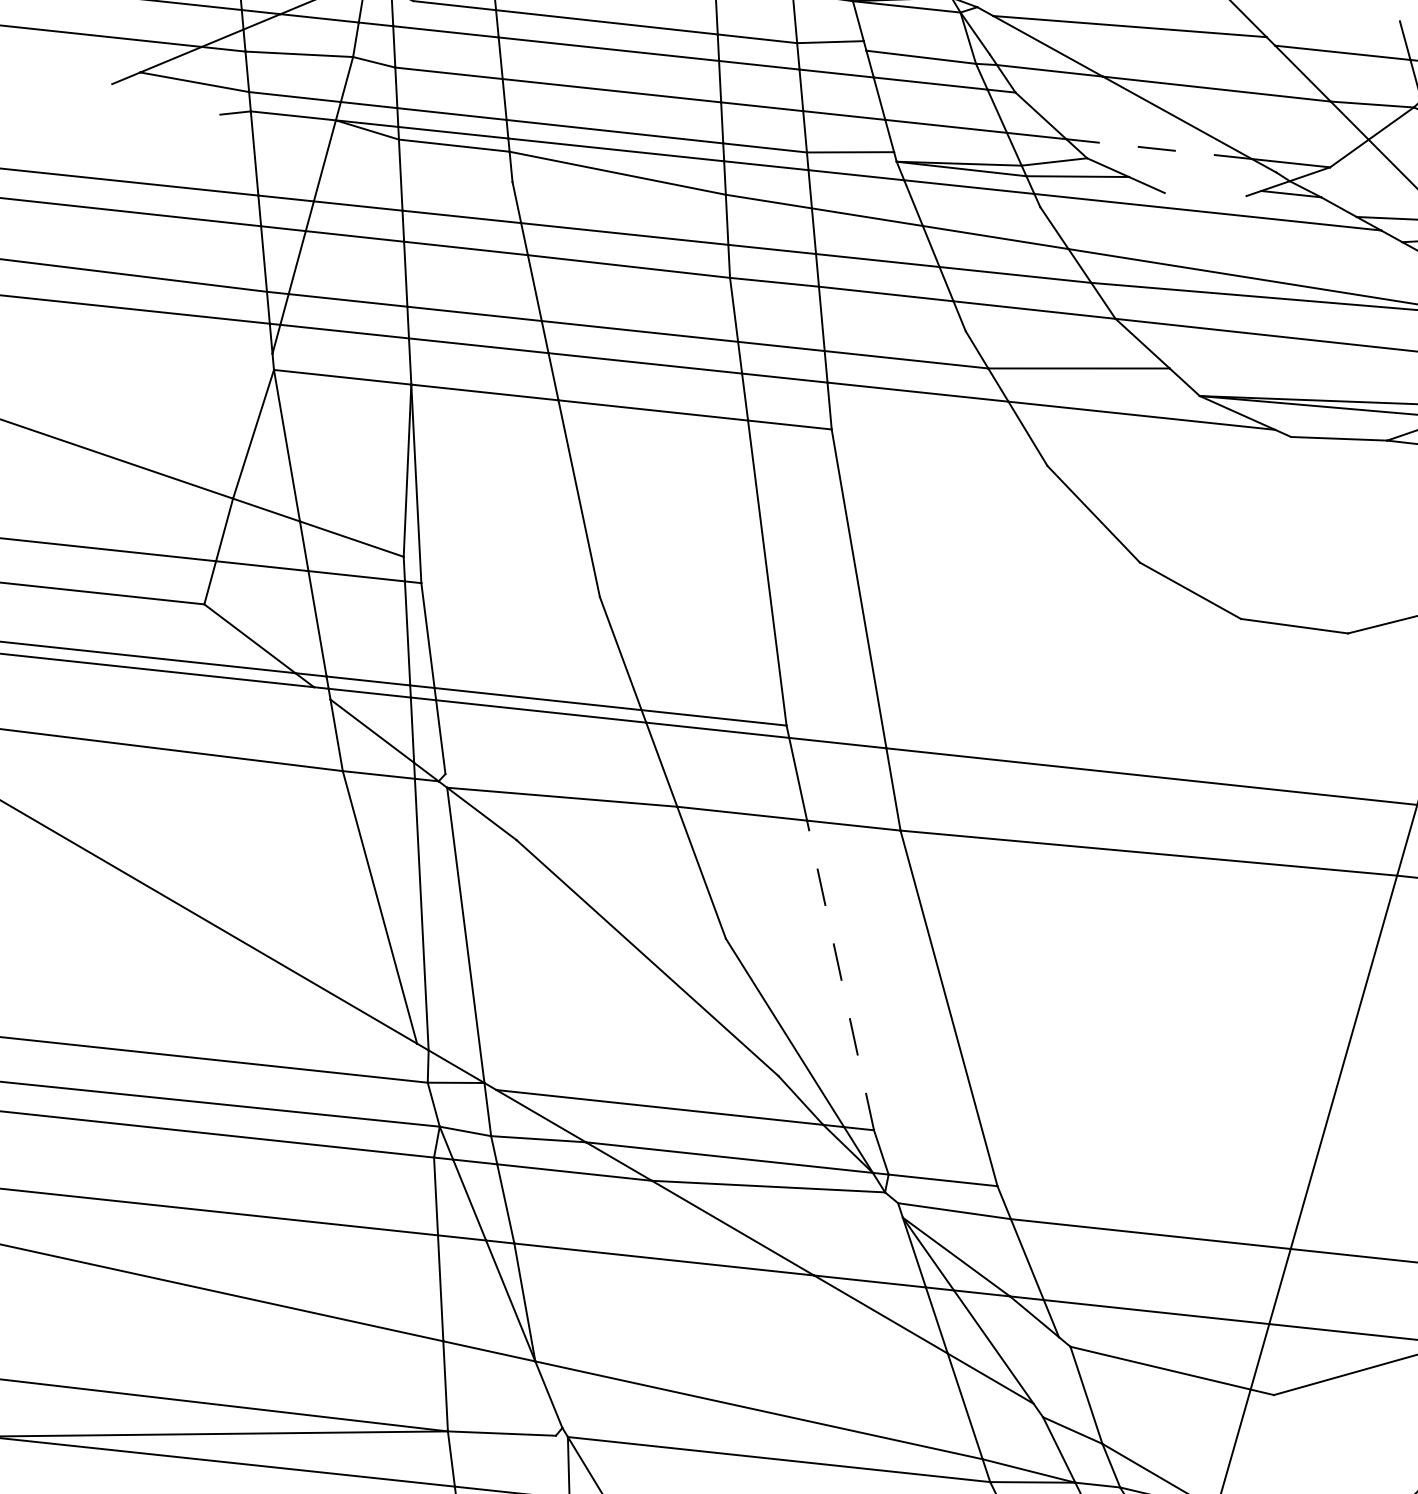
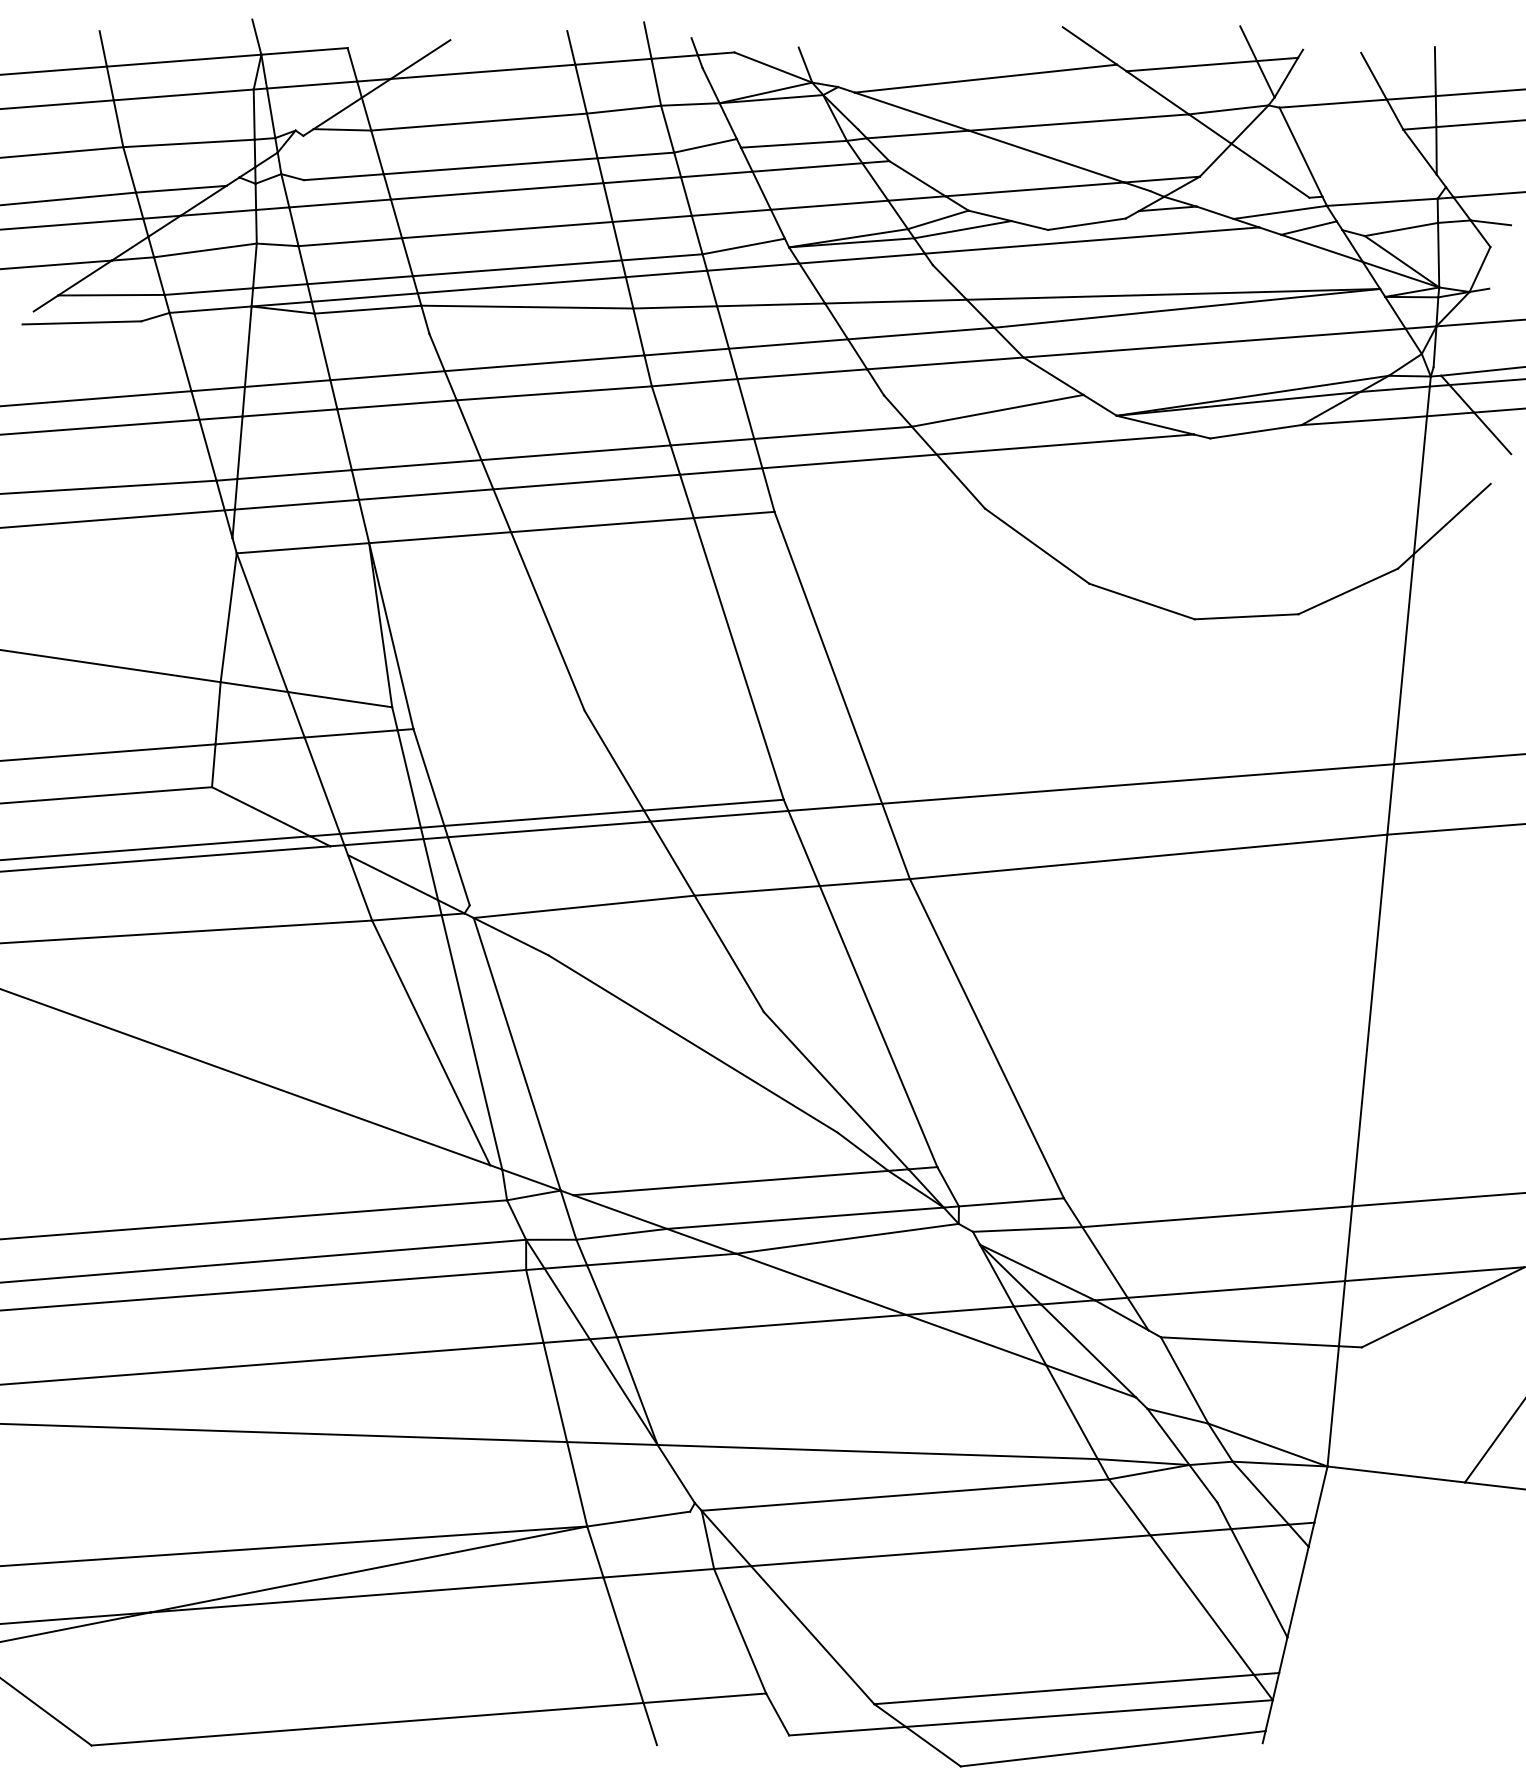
line: (158, 104) -> (81, 322), added
line: (1159, 149) -> (1035, 189), dashed -> solid
line: (1205, 193) -> (1086, 223), added
line: (840, 975) -> (878, 1026), dashed -> solid

